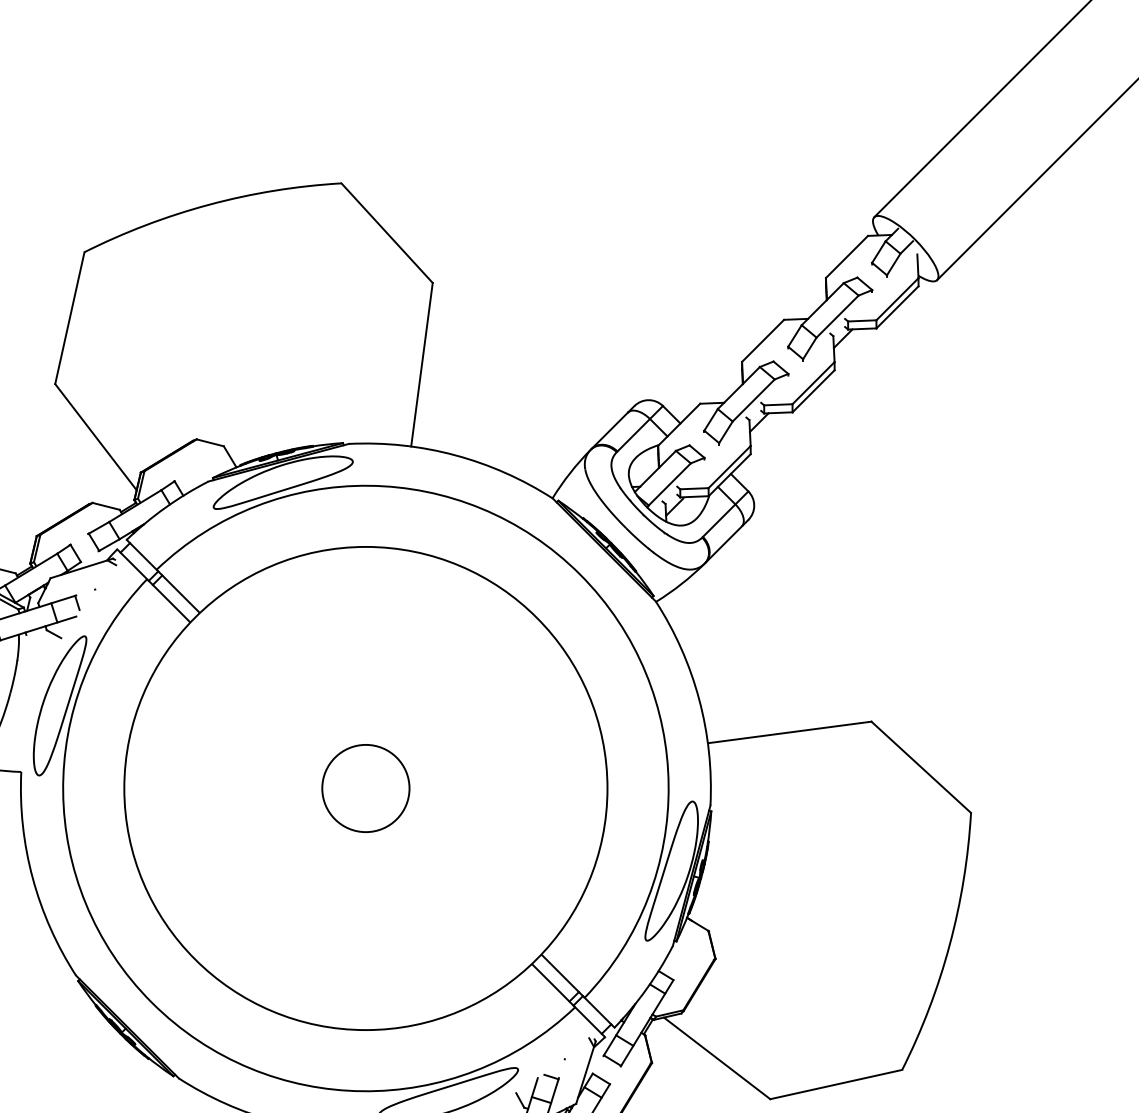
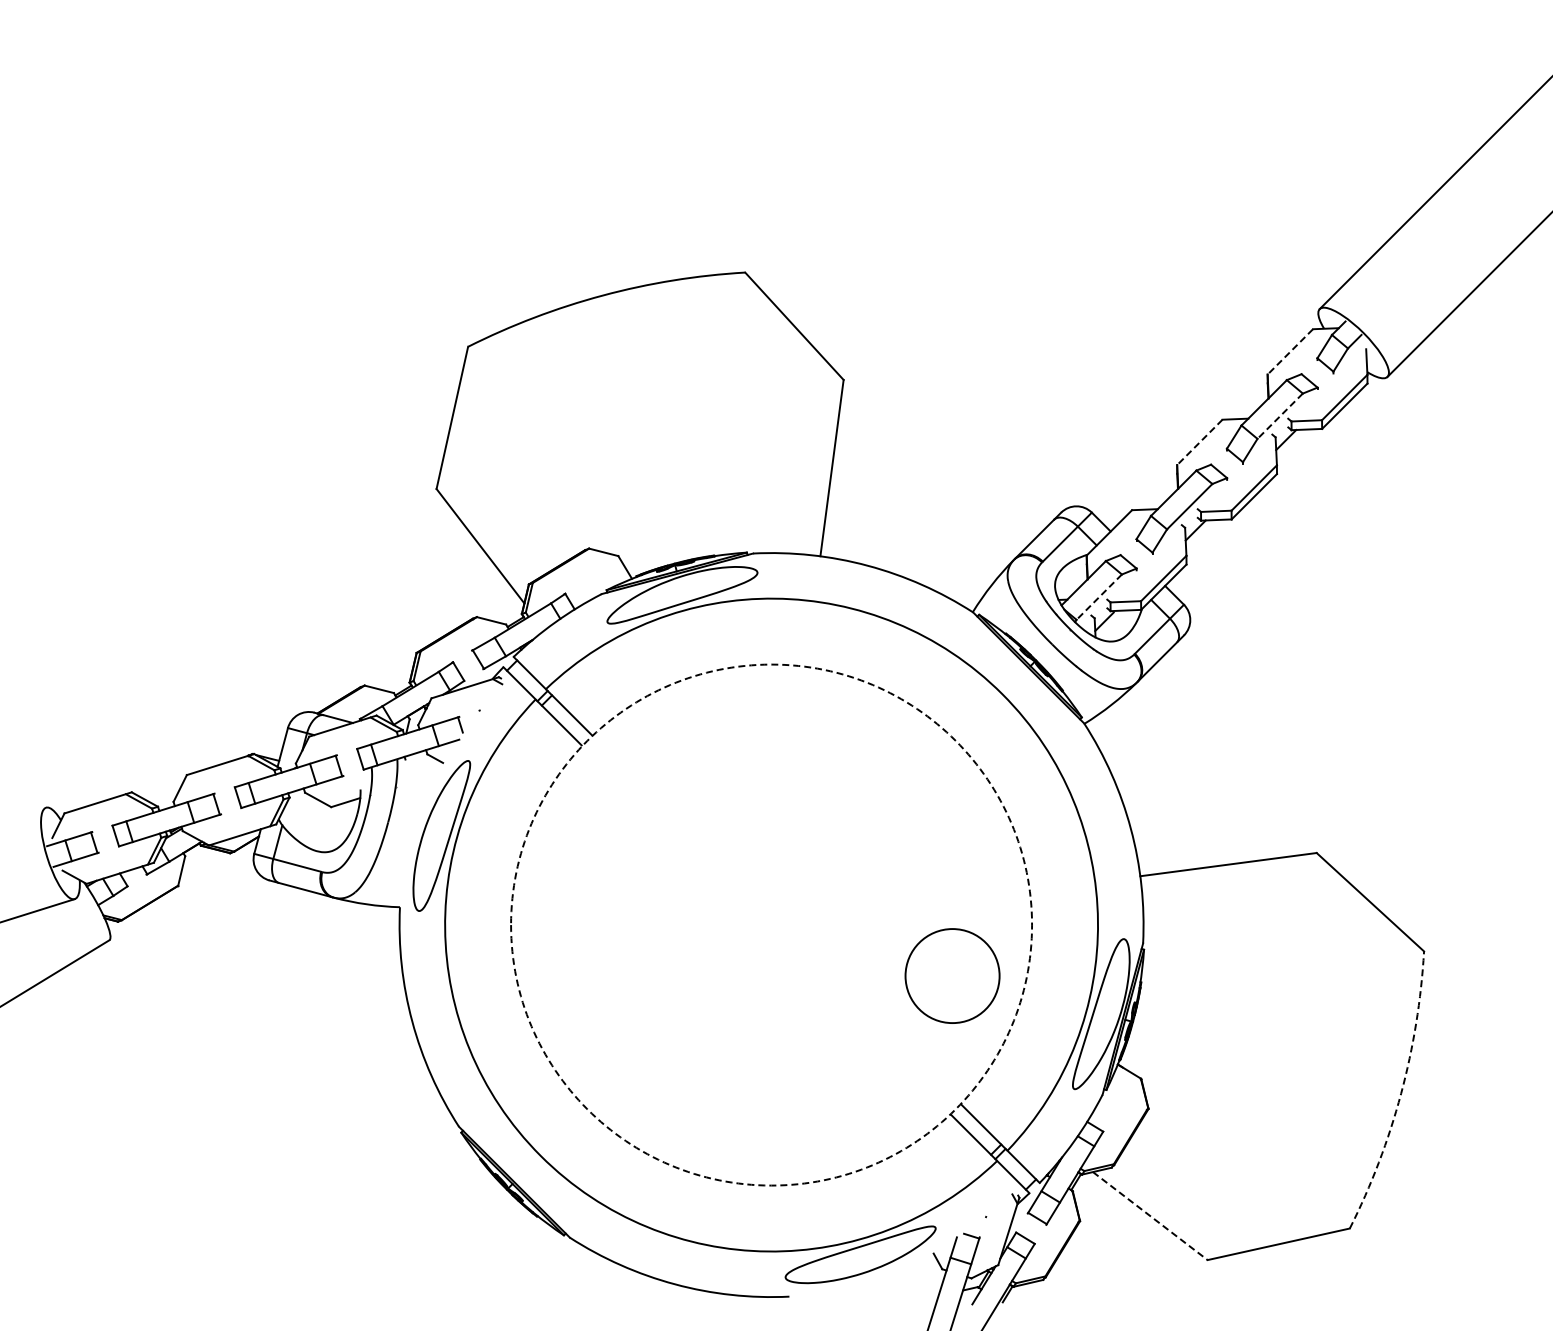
line: (846, 257) -> (1289, 352), solid -> dashed
line: (836, 316) -> (1279, 416), solid -> dashed
line: (762, 340) -> (1199, 442), solid -> dashed
line: (669, 484) -> (1098, 597), solid -> dashed
circle: (365, 787) -> (771, 924), solid -> dashed
circle: (365, 787) -> (952, 975), moved
arc: (950, 944) -> (1401, 1093), solid -> dashed
line: (717, 1058) -> (1150, 1216), solid -> dashed

